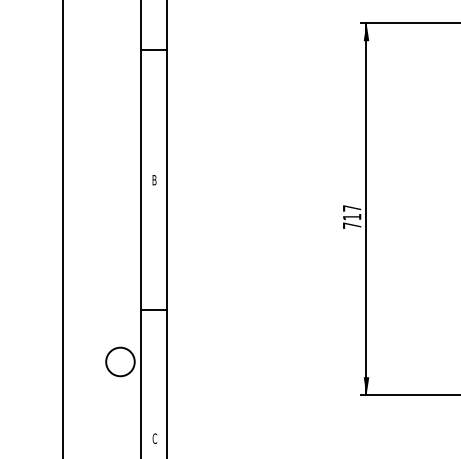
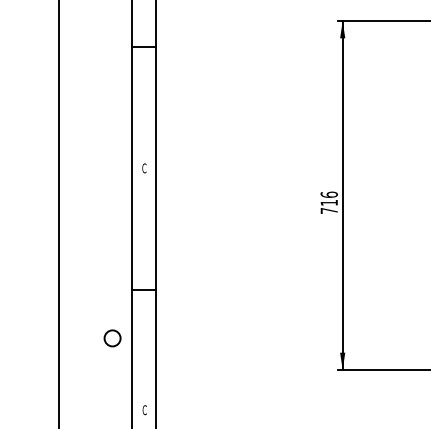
text: (154, 180) -> (144, 168), B -> C
text: (351, 208) -> (328, 194), 717 -> 716
circle: (120, 361) -> (112, 337), size x0.6

